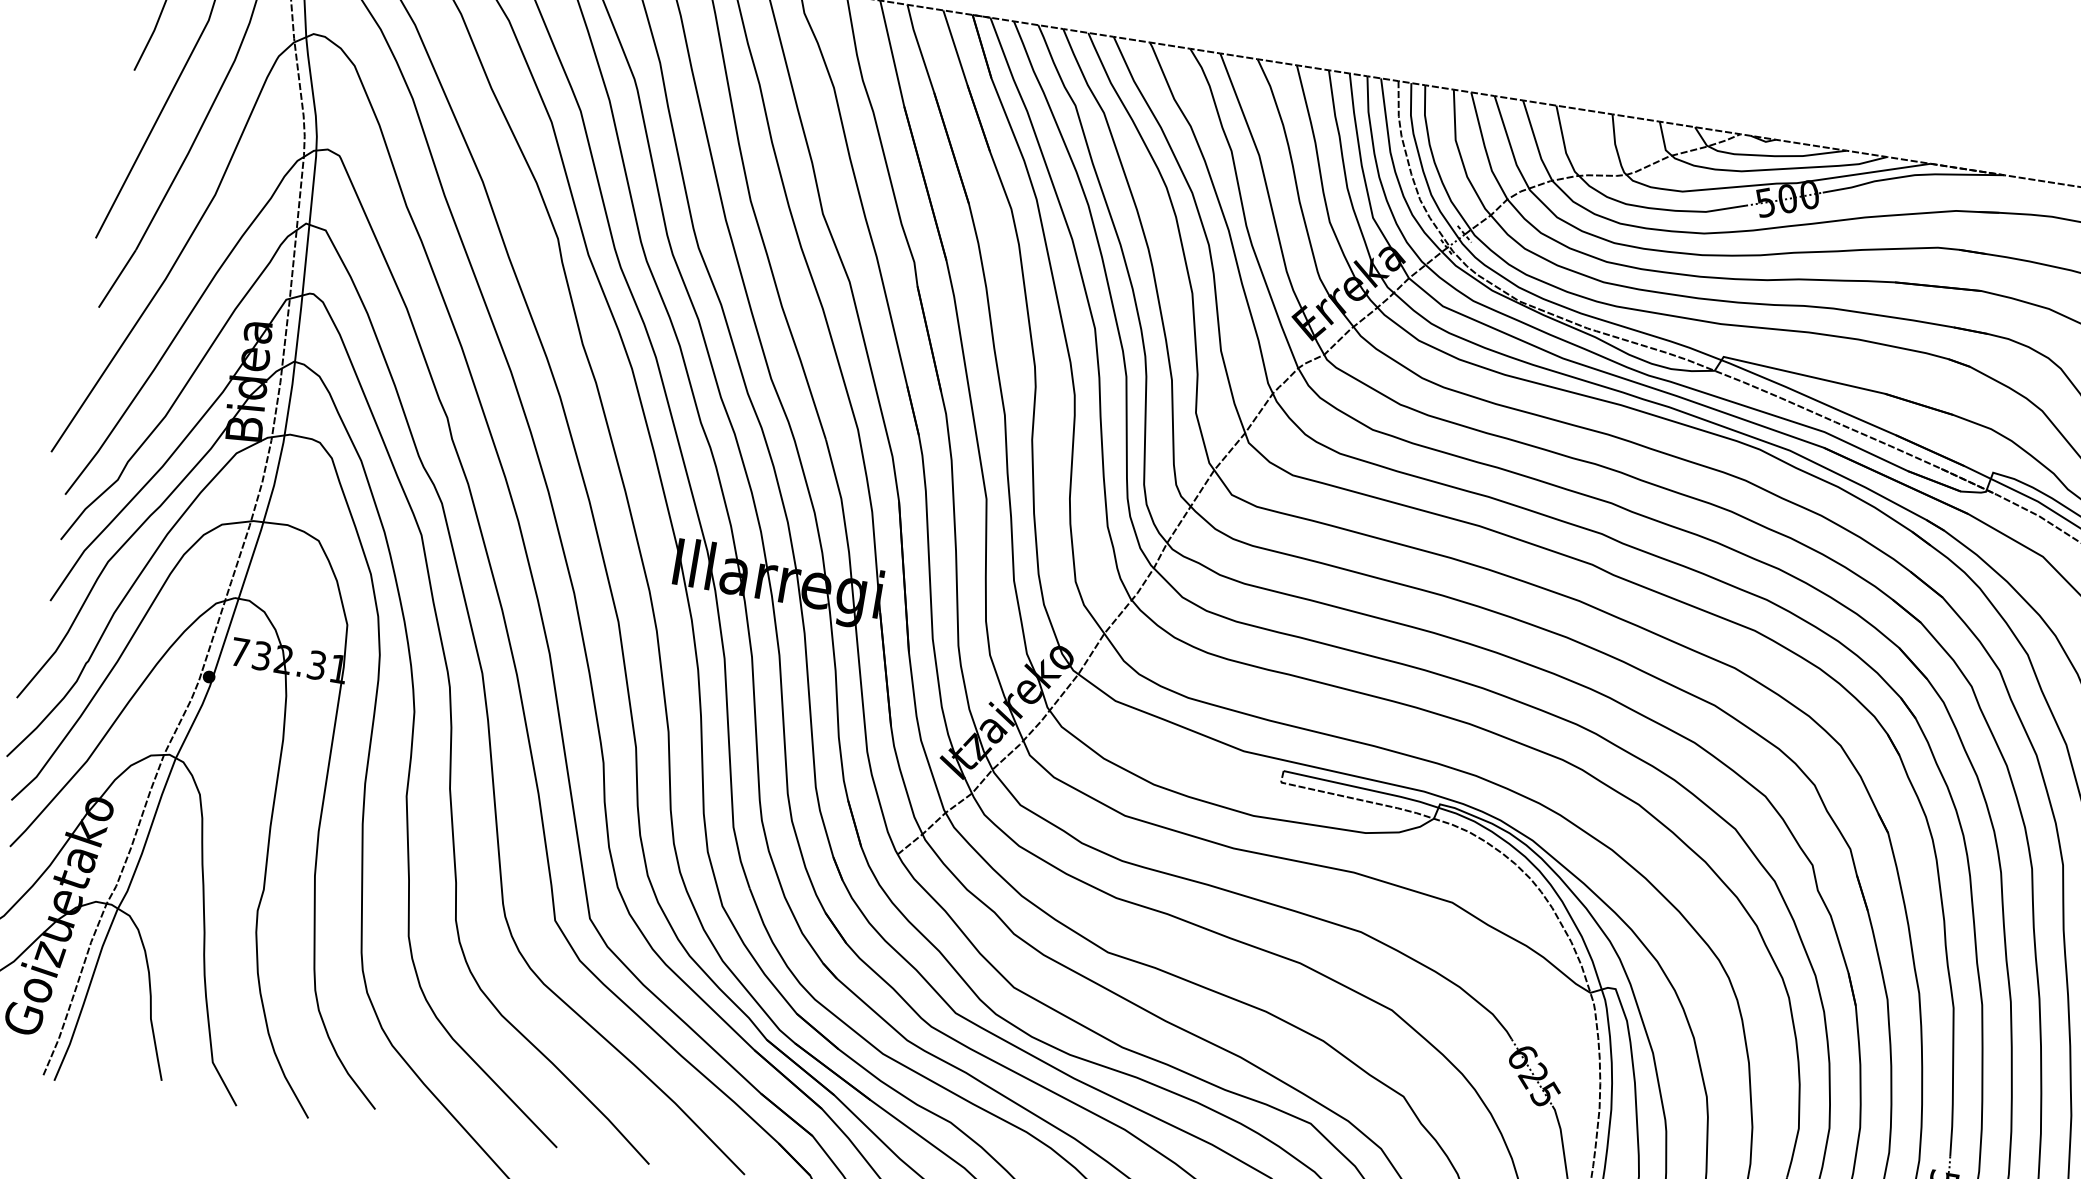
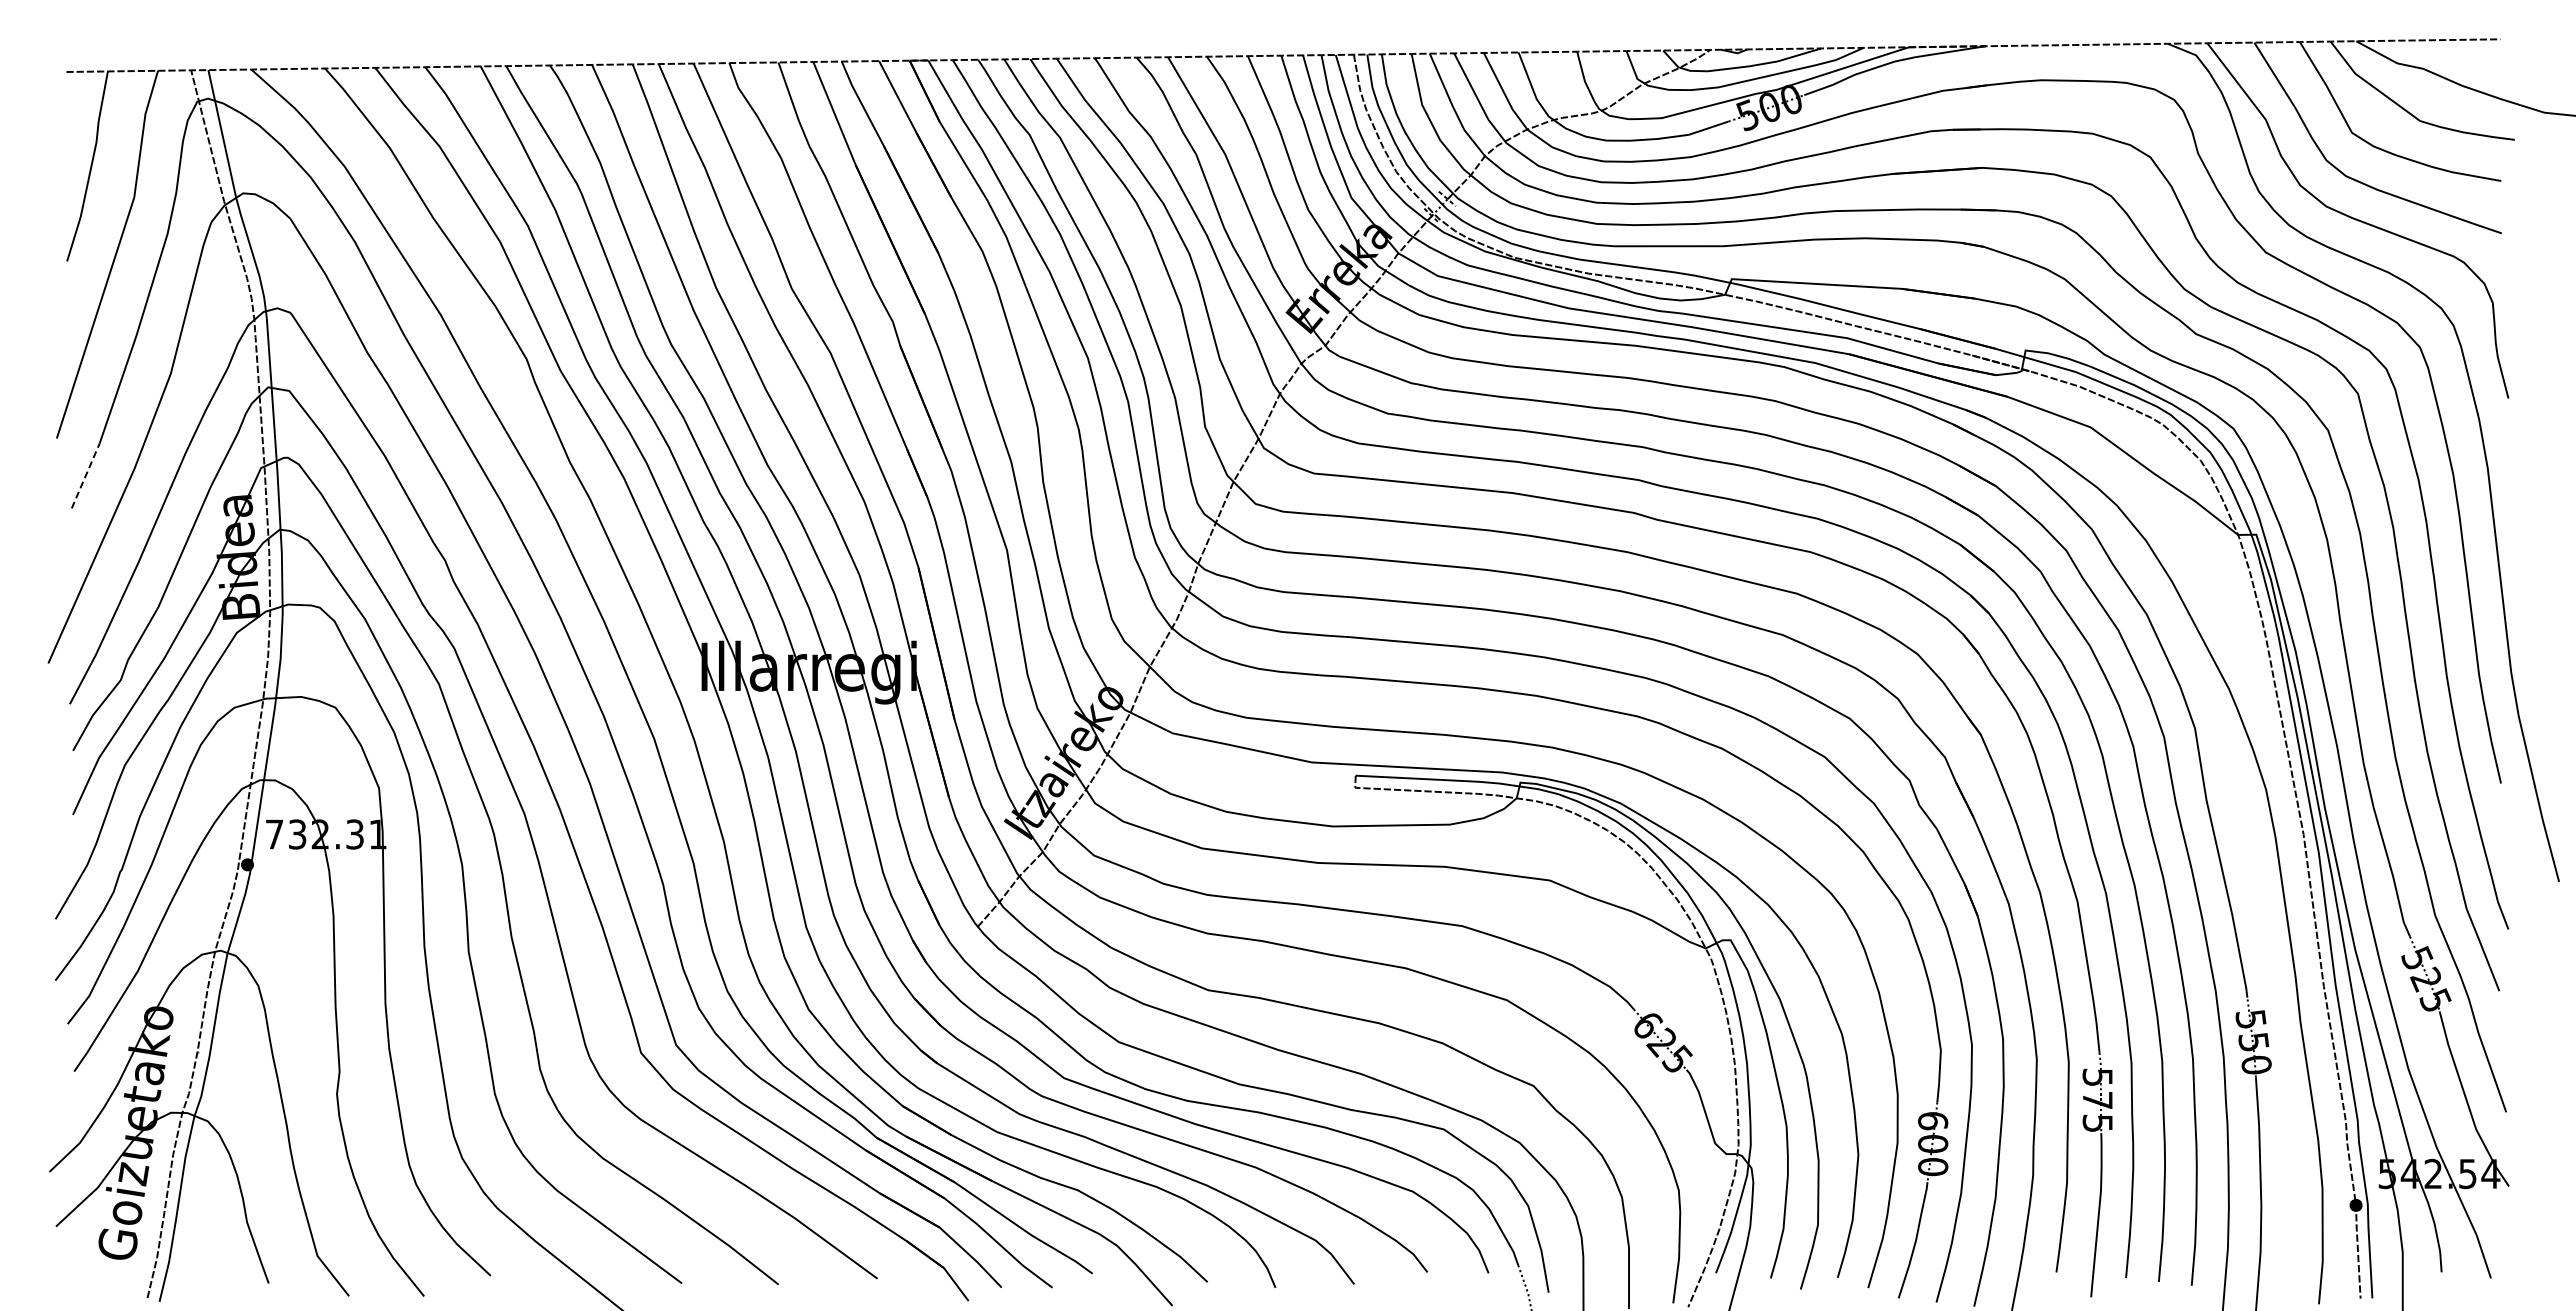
line: (118, 277) -> (86, 474), solid -> dashed

